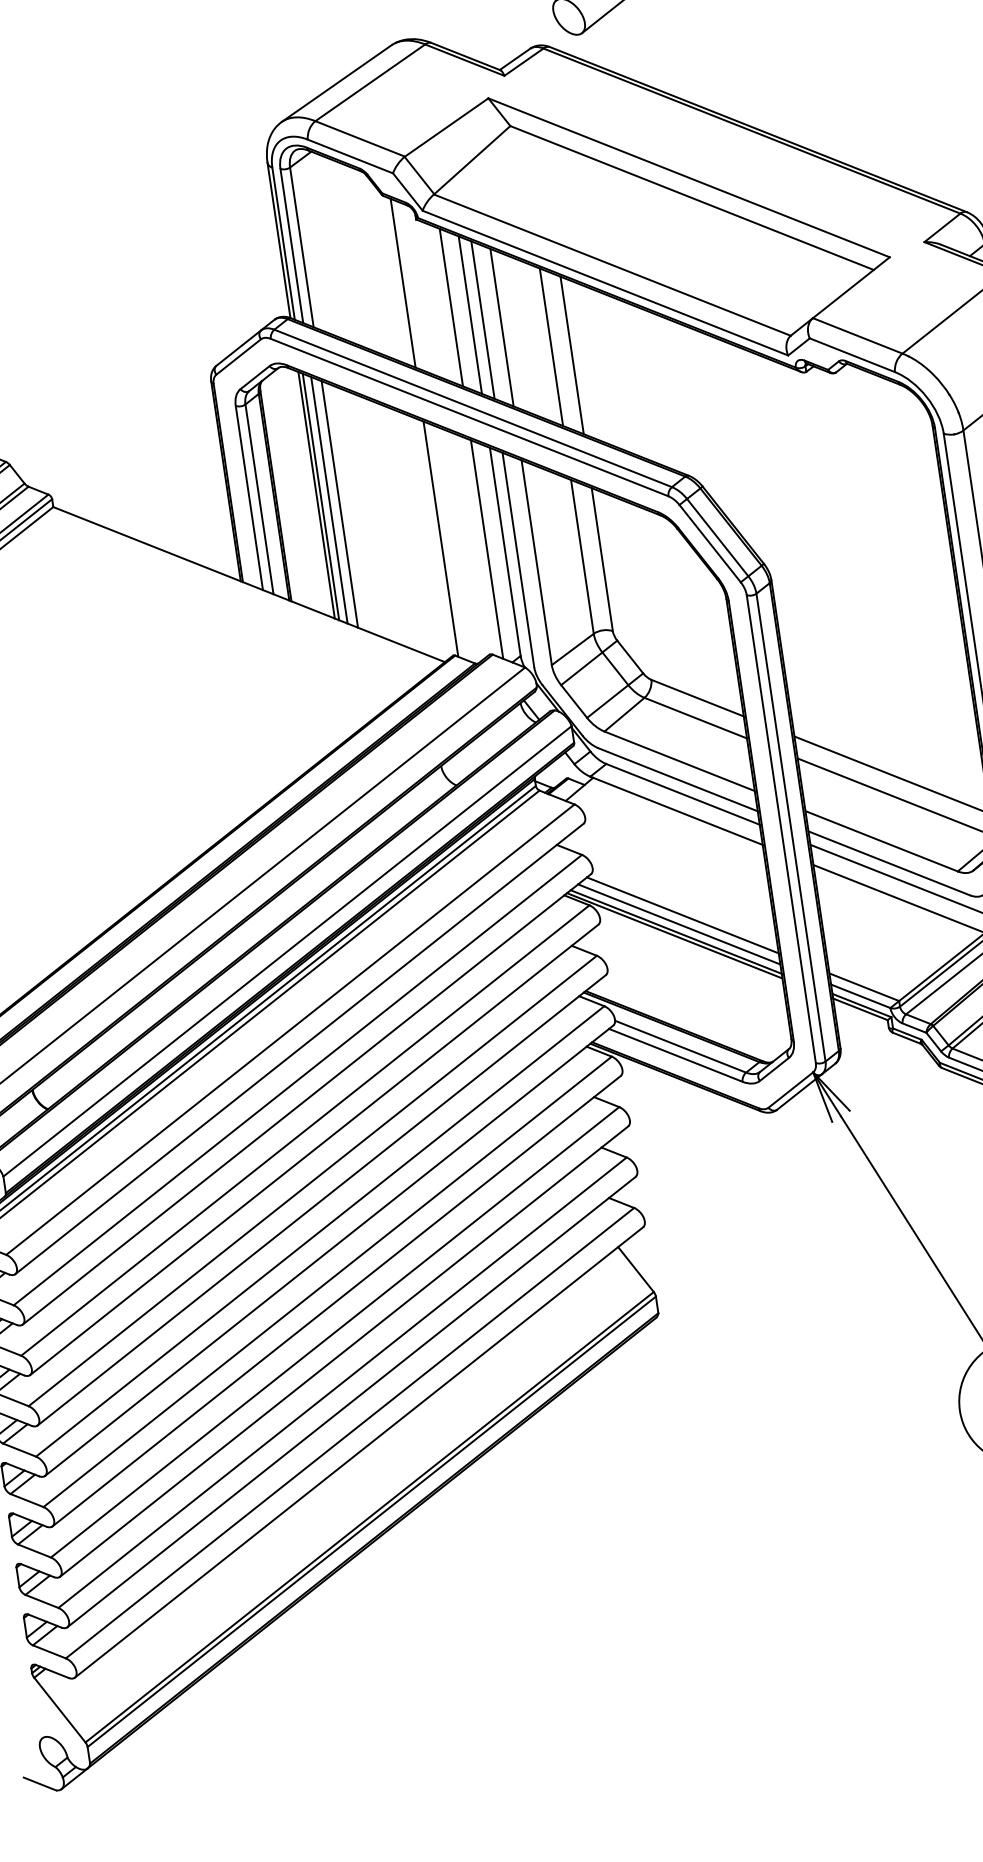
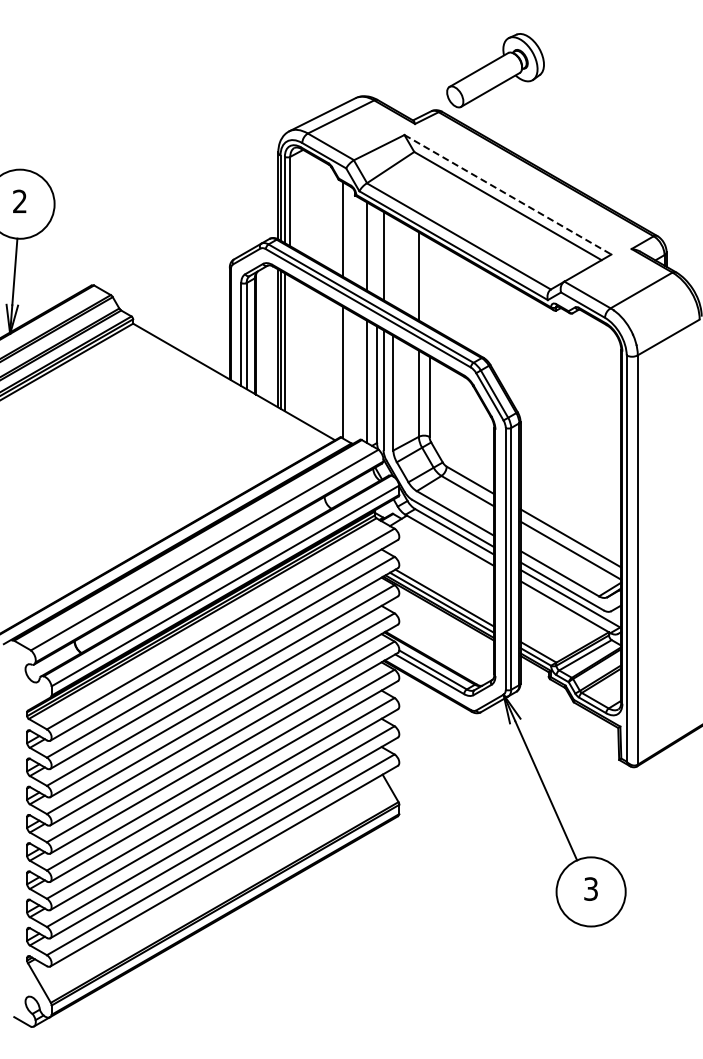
line: (690, 178) -> (508, 195), solid -> dashed
line: (471, 315) -> (377, 252), removed
line: (502, 327) -> (393, 261), removed
line: (572, 355) -> (429, 282), removed
line: (340, 504) -> (290, 345), removed

